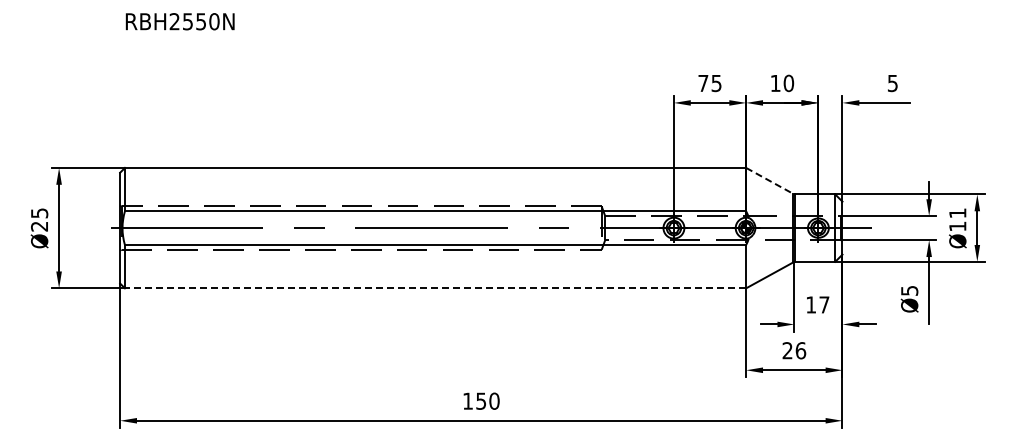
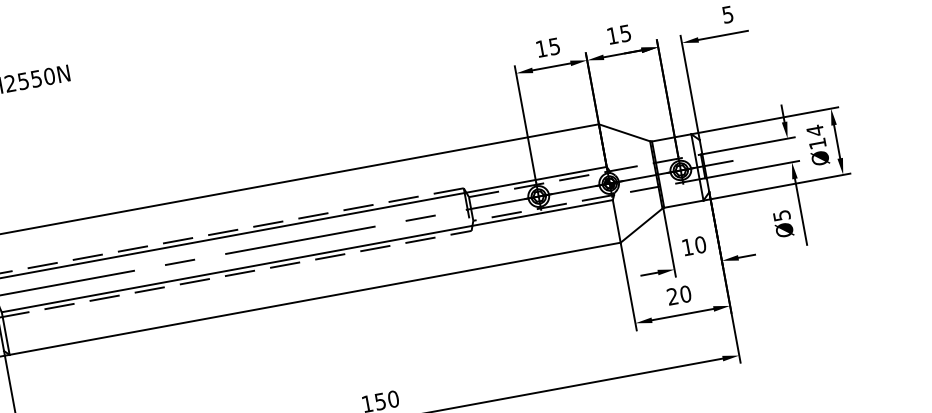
text: (703, 83) -> (541, 48), 75 -> 15
text: (788, 83) -> (625, 33), 10 -> 15
line: (769, 180) -> (624, 132), dashed -> solid
text: (957, 212) -> (814, 129), Ø11 -> Ø14
line: (435, 288) -> (315, 298), dashed -> solid
text: (824, 304) -> (700, 244), 17 -> 10
text: (800, 350) -> (685, 294), 26 -> 20

